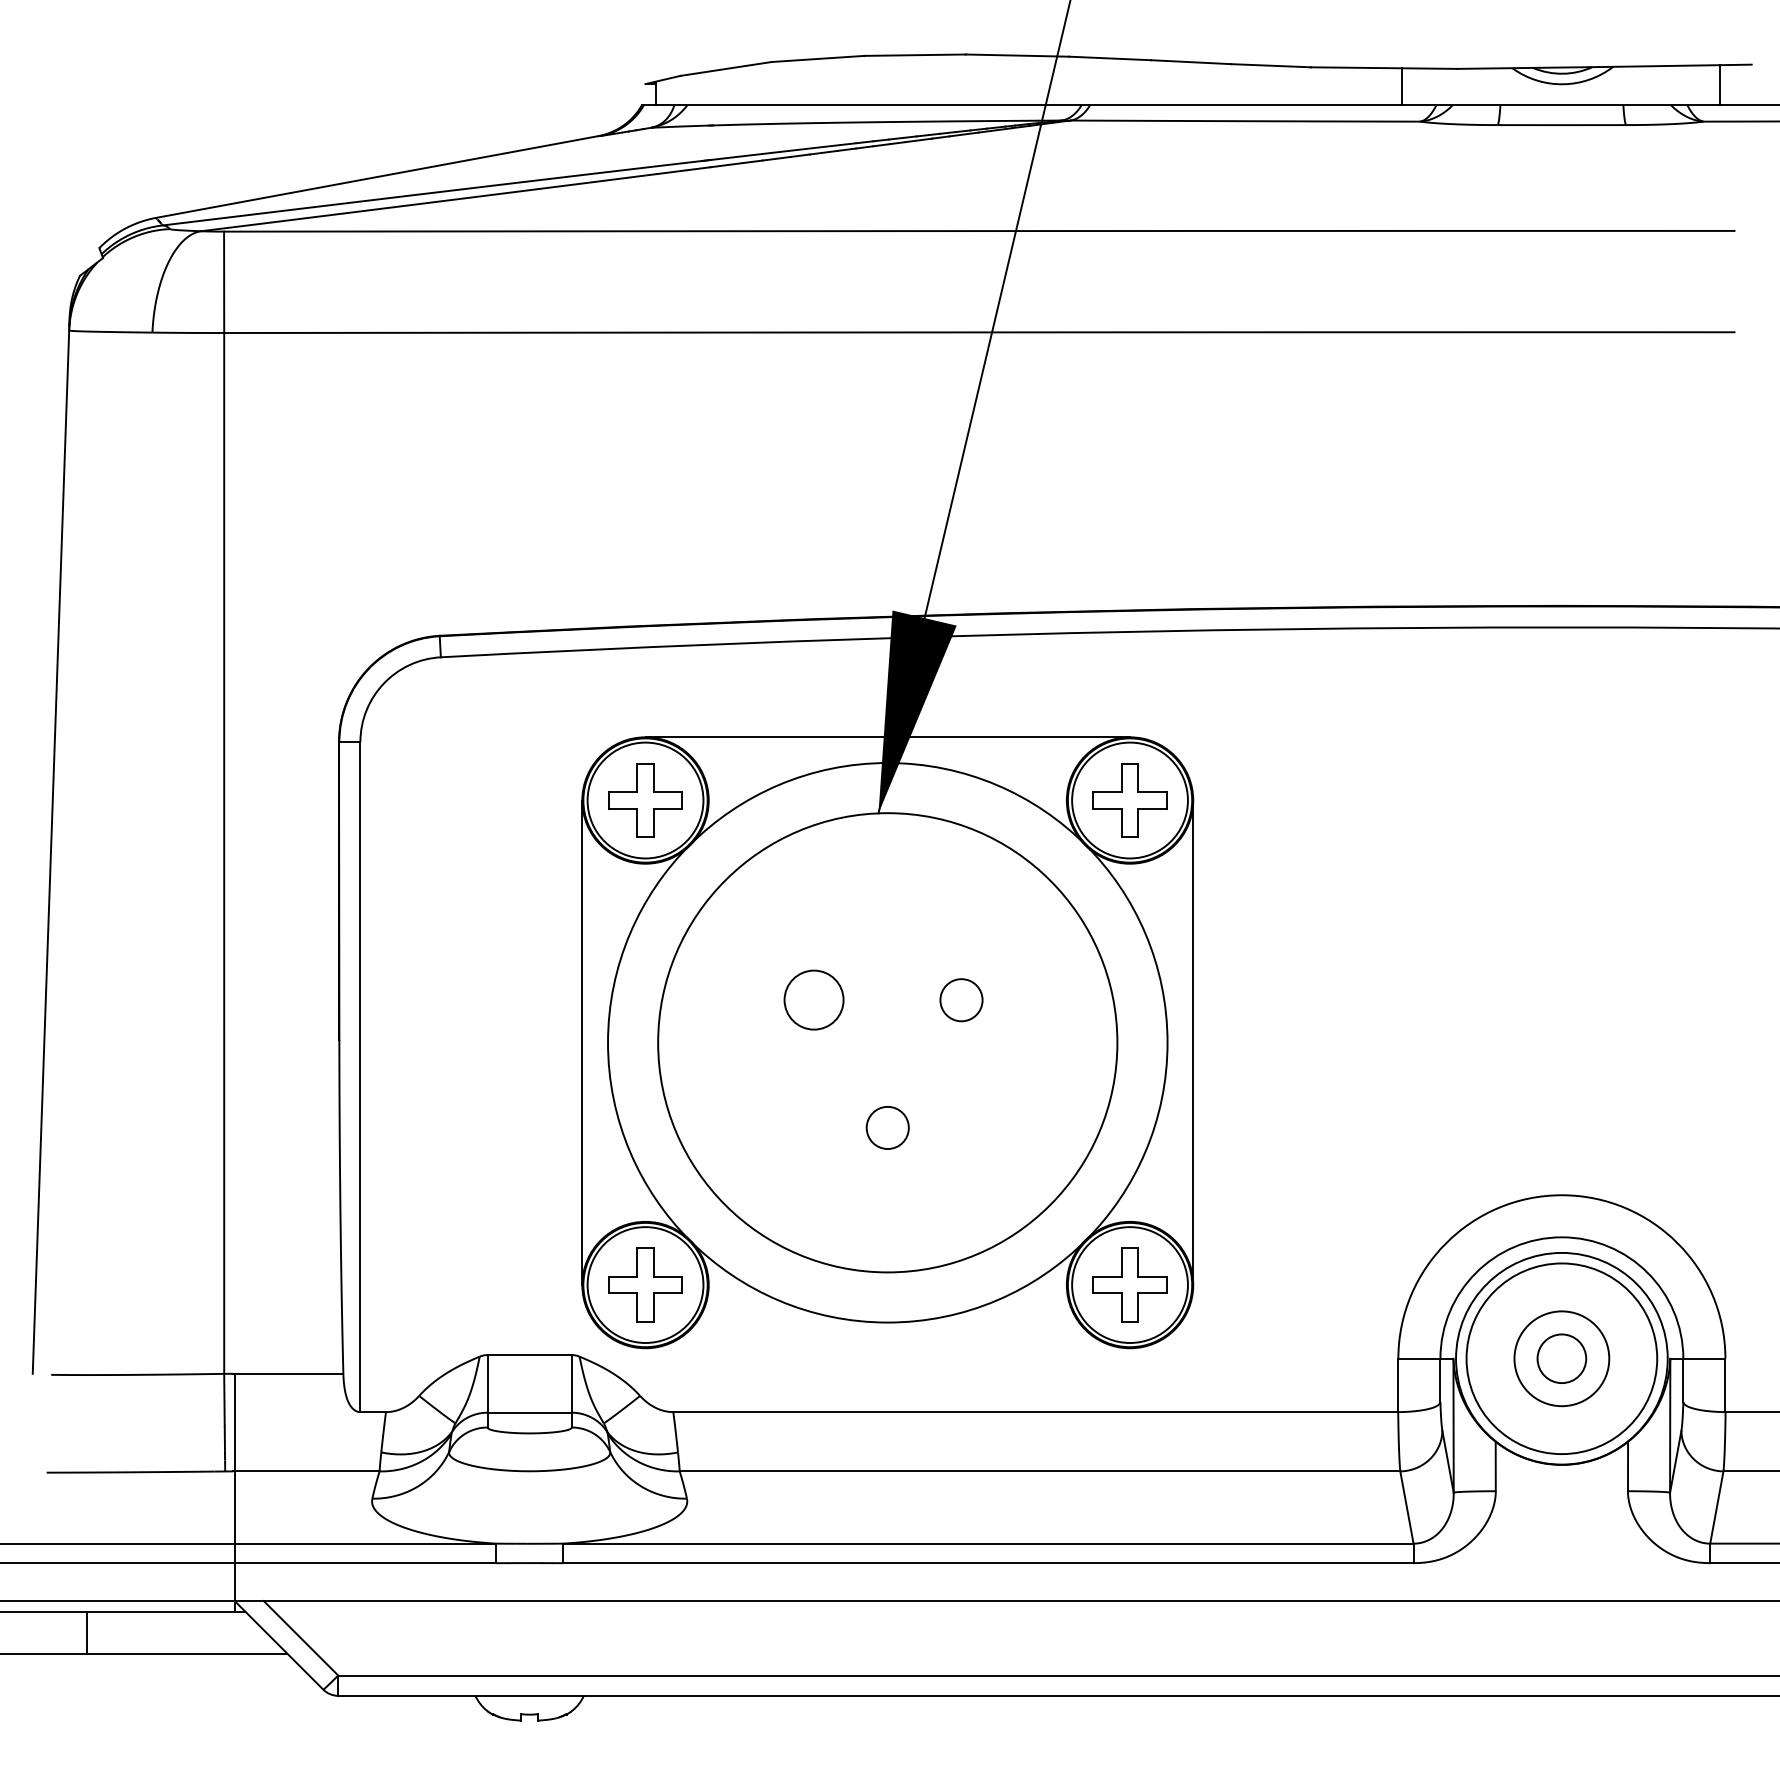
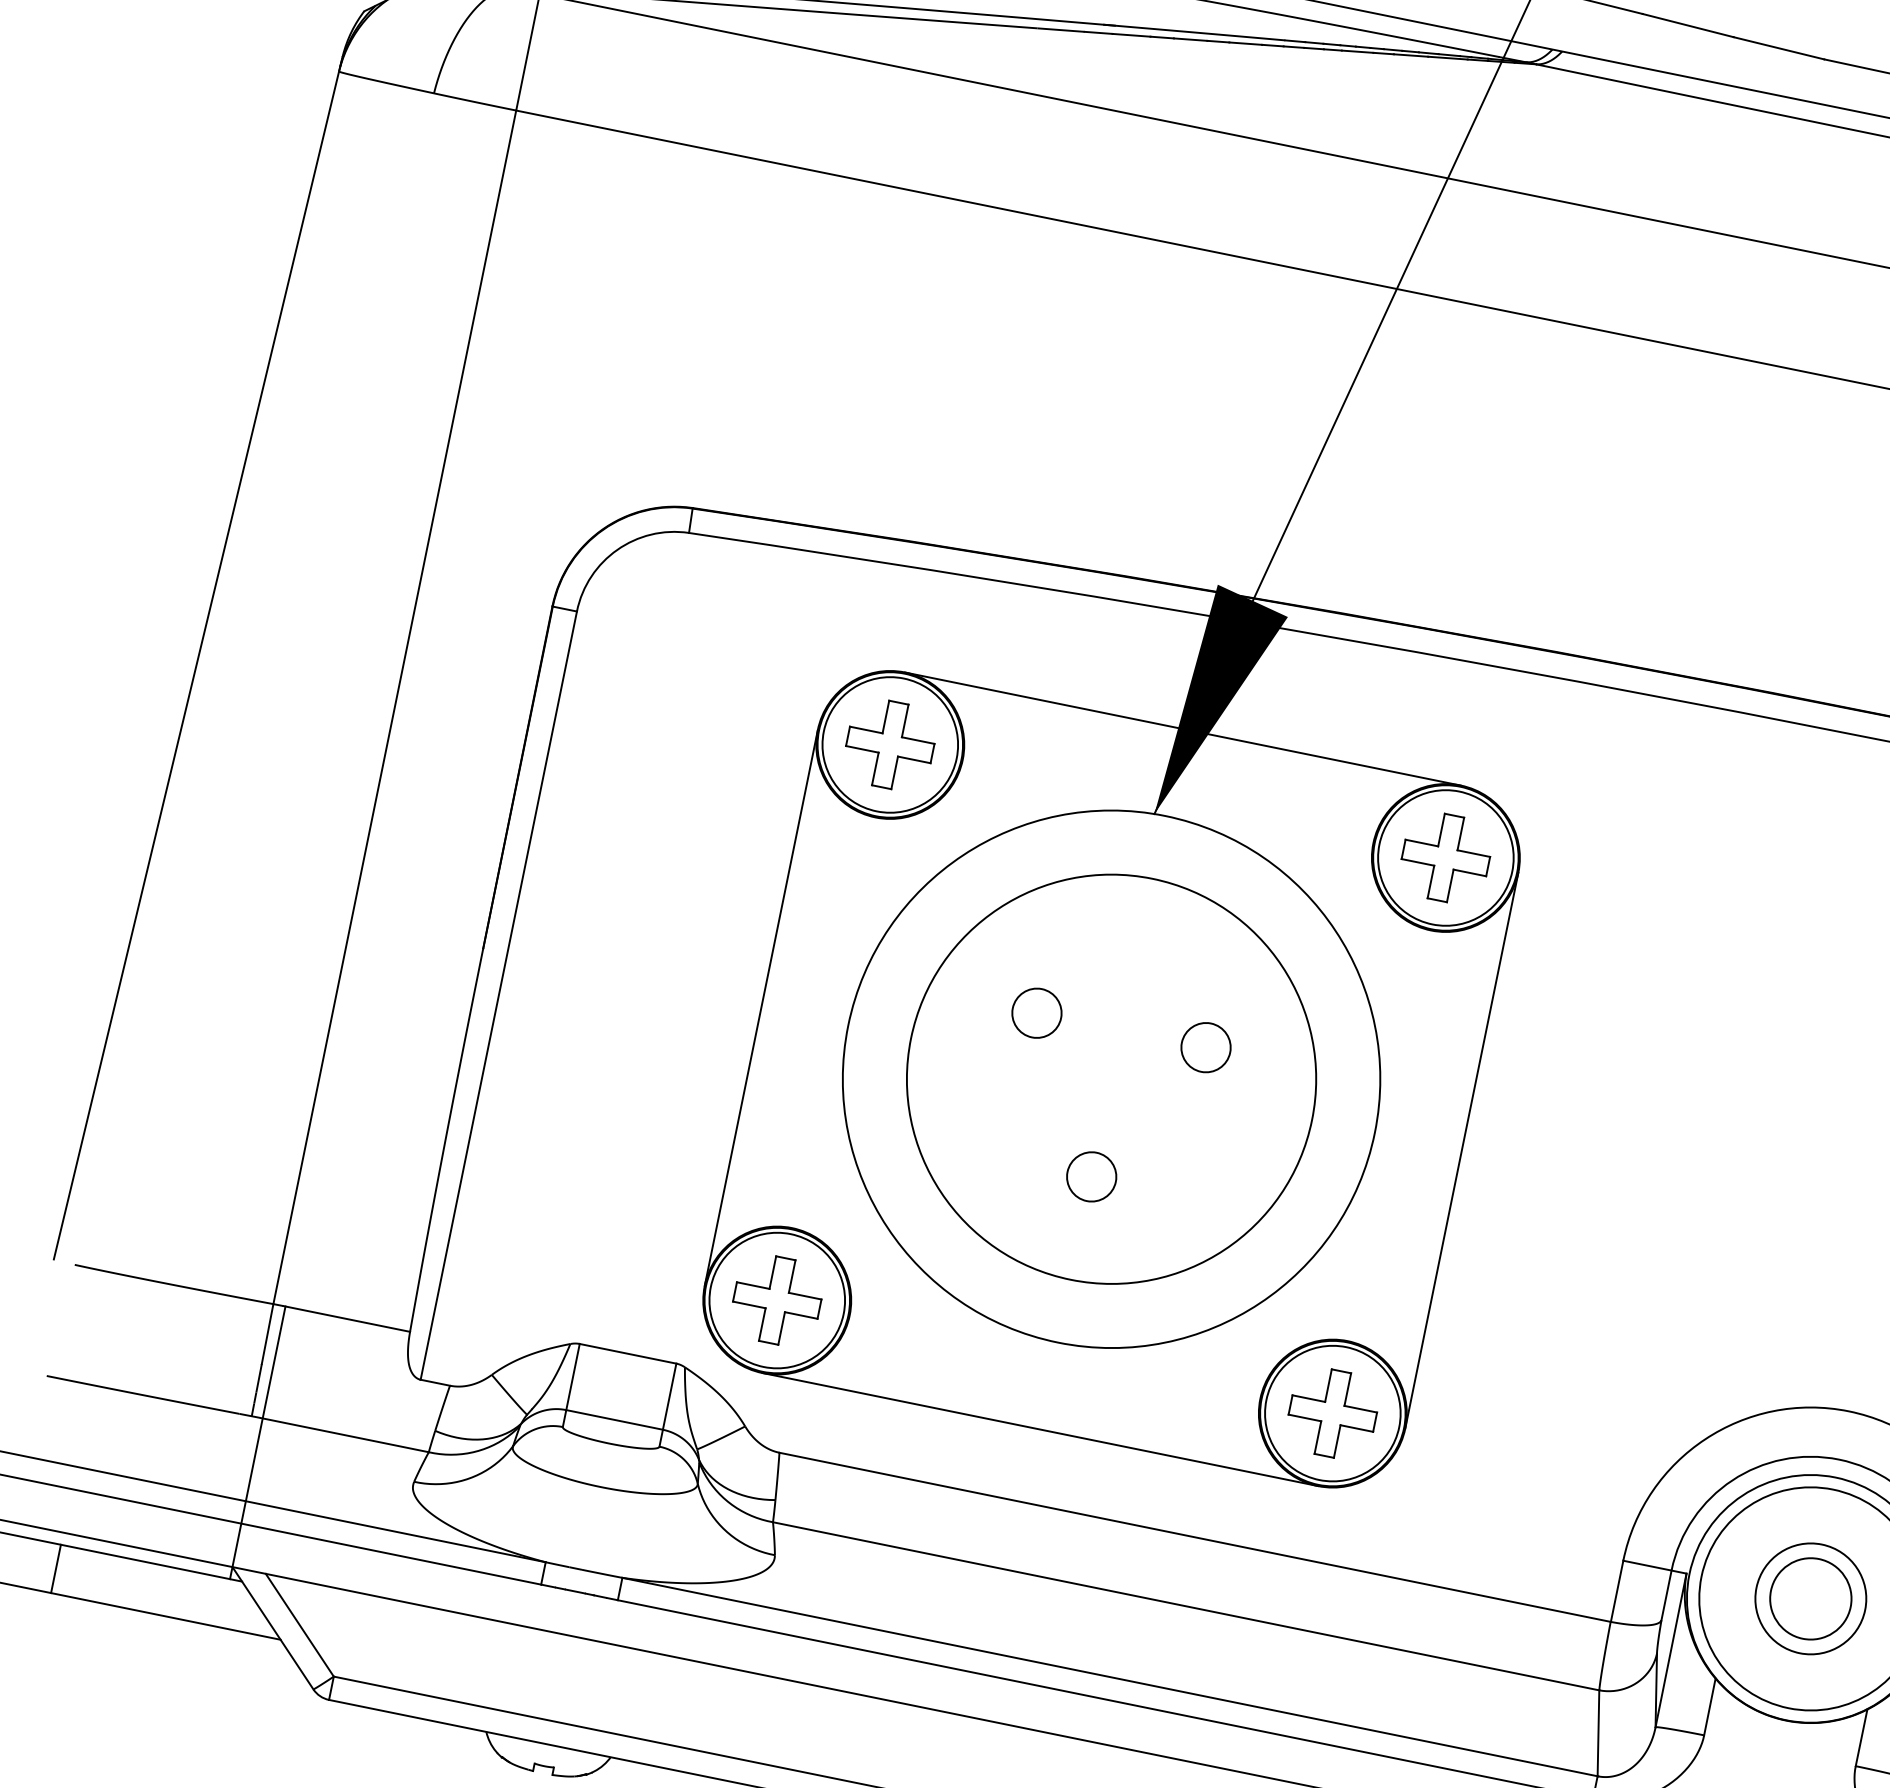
circle: (813, 1000) -> (1036, 1013), size x0.71
circle: (887, 1042) -> (1111, 1078), size x0.62
line: (887, 1348) -> (1039, 1429), added
circle: (1561, 1358) -> (1810, 1598), size x1.43

